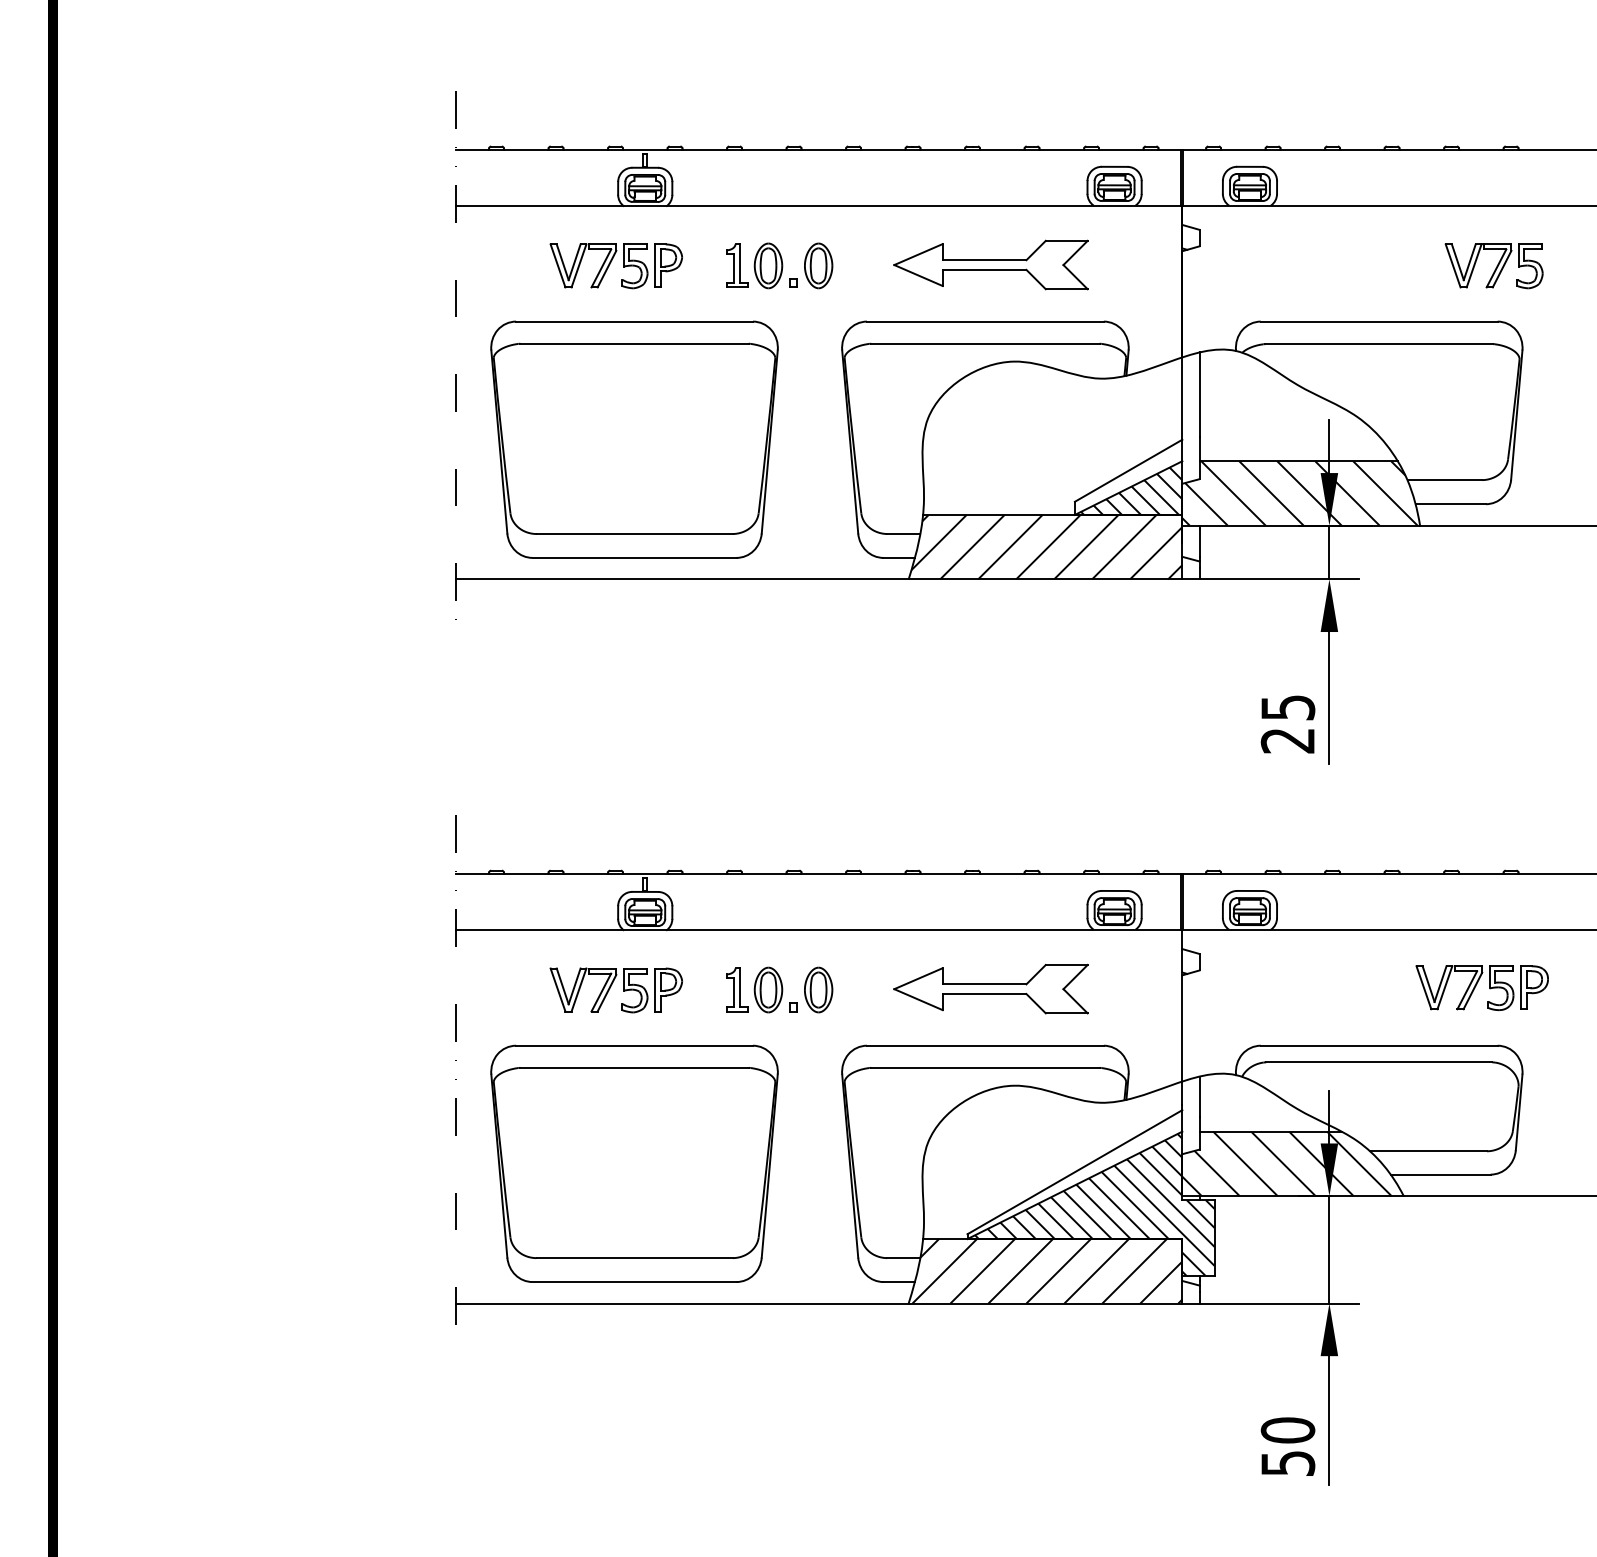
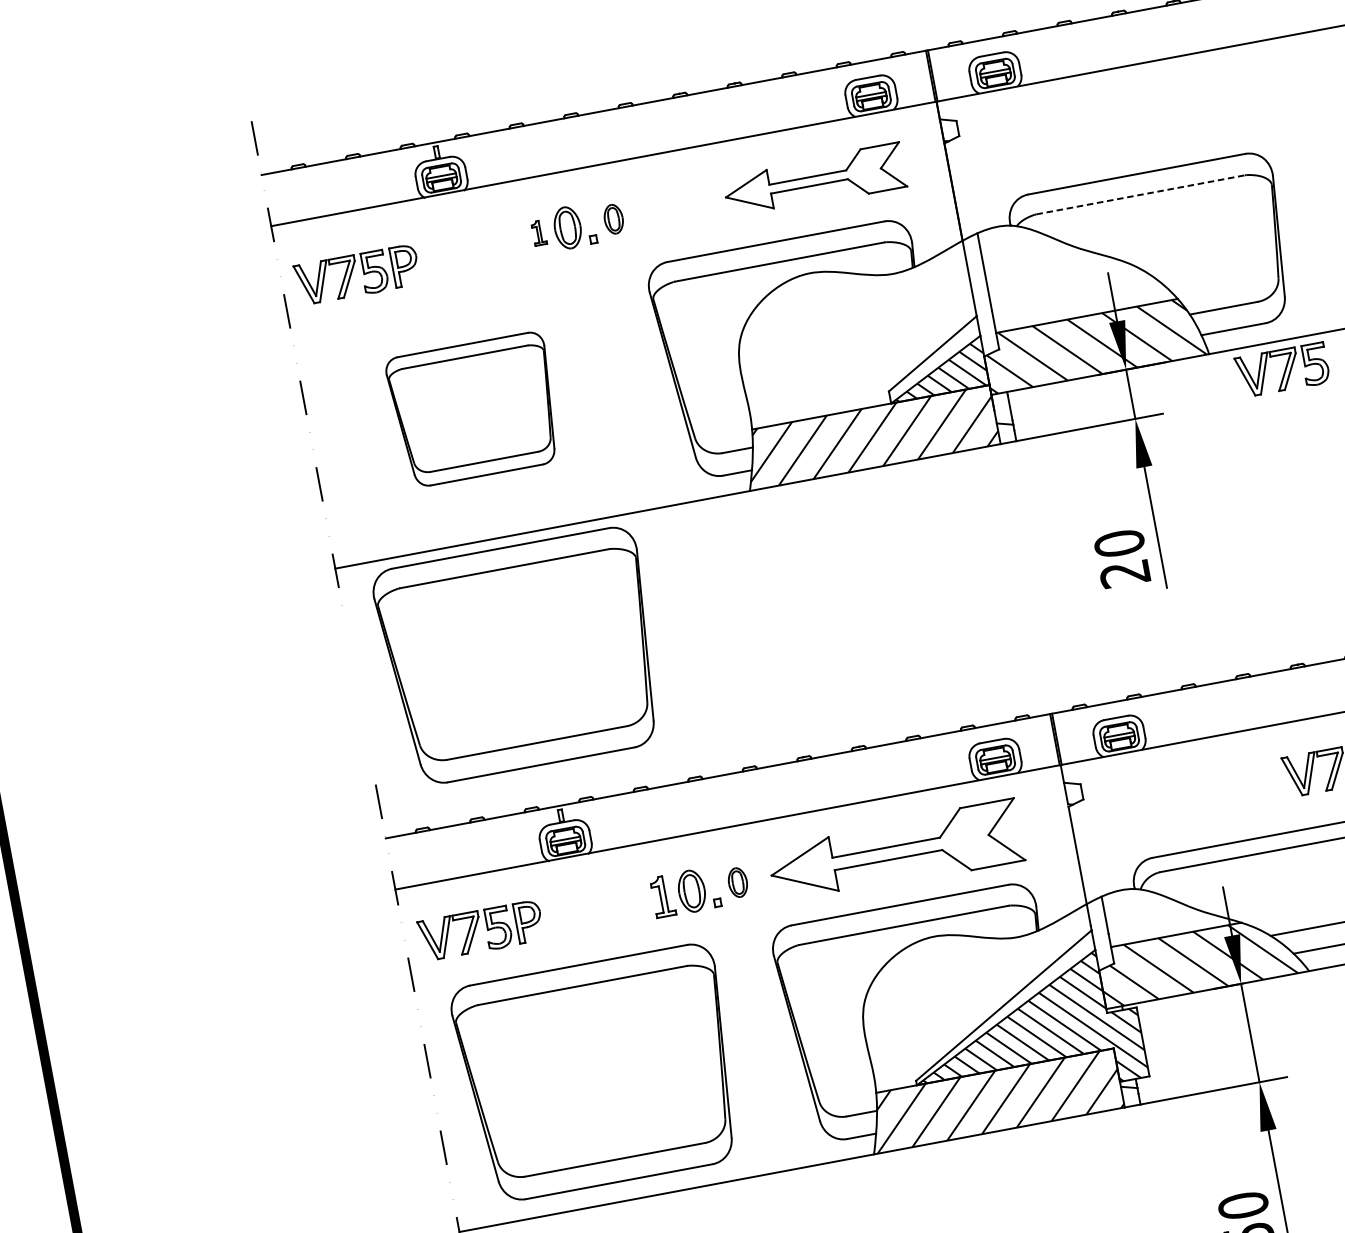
part: (990, 264) -> (813, 180), moved
part: (737, 265) -> (539, 232), size x0.6
part: (818, 265) -> (613, 218), size x0.7
part: (615, 266) -> (356, 275), moved
part: (1493, 266) -> (1281, 370), moved
line: (1379, 344) -> (1140, 195), solid -> dashed
part: (634, 439) -> (474, 409), size x0.6
text: (1287, 707) -> (1118, 543), 25 -> 20
part: (634, 708) -> (520, 656), added
part: (990, 988) -> (895, 851), size x1.4
part: (818, 989) -> (737, 882), size x0.7
part: (615, 990) -> (480, 931), moved

